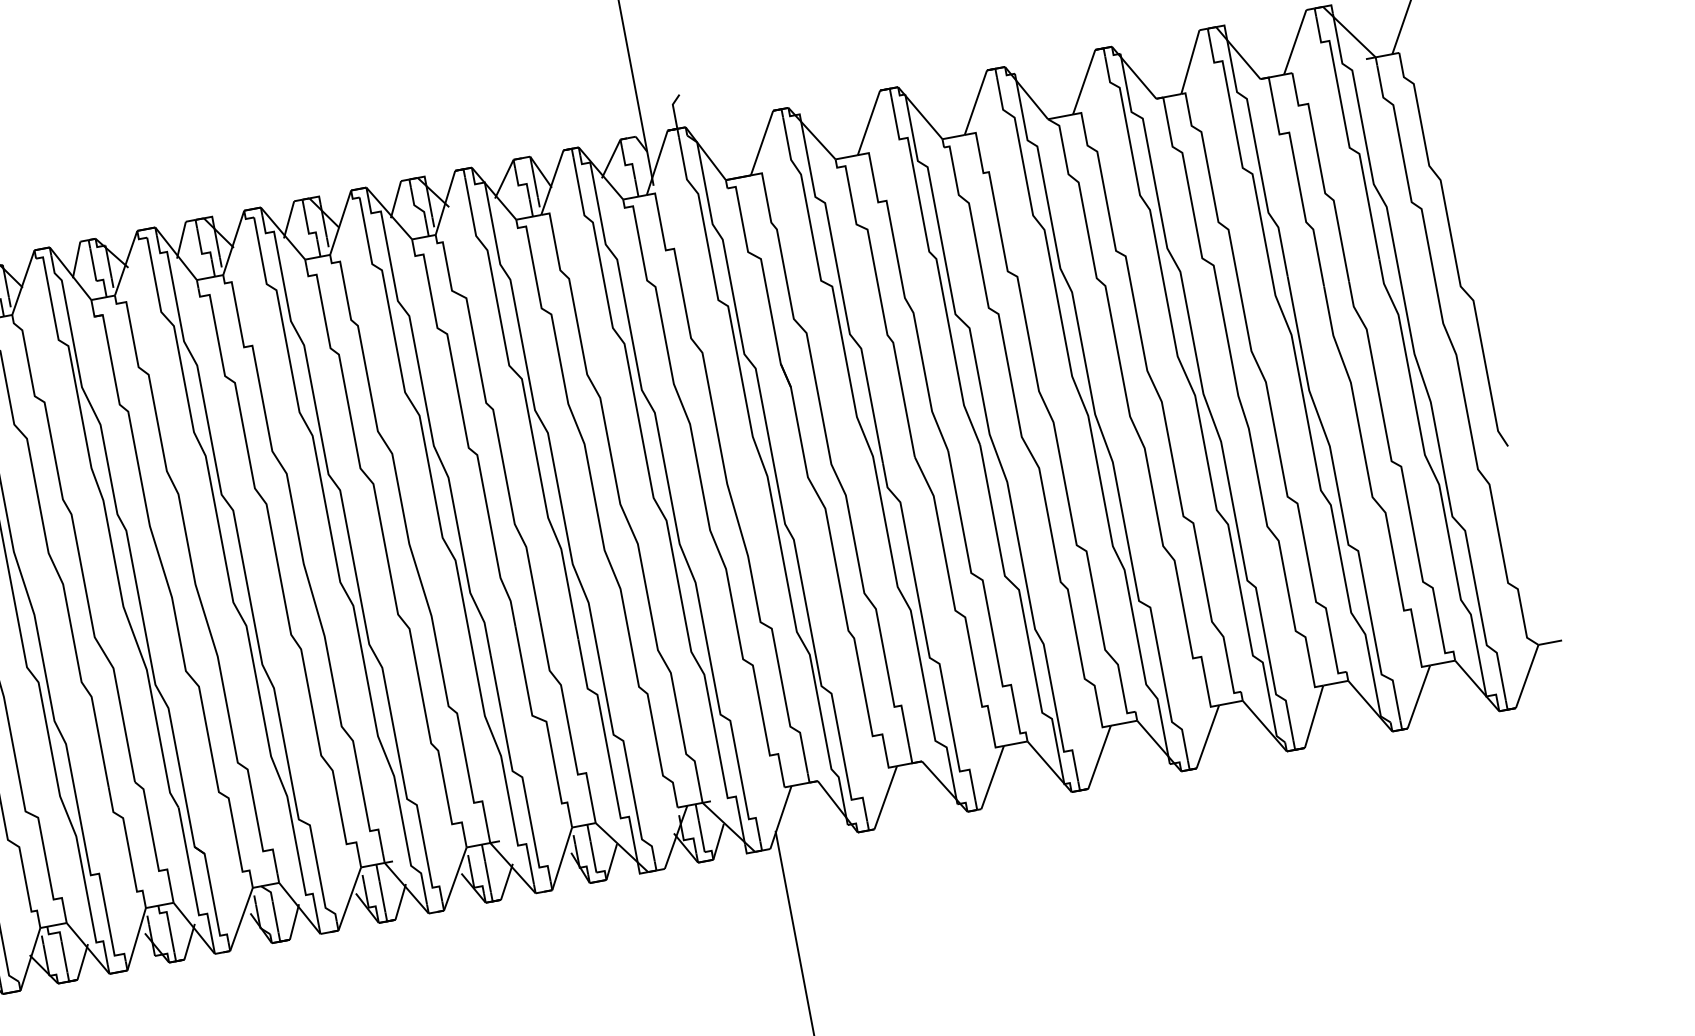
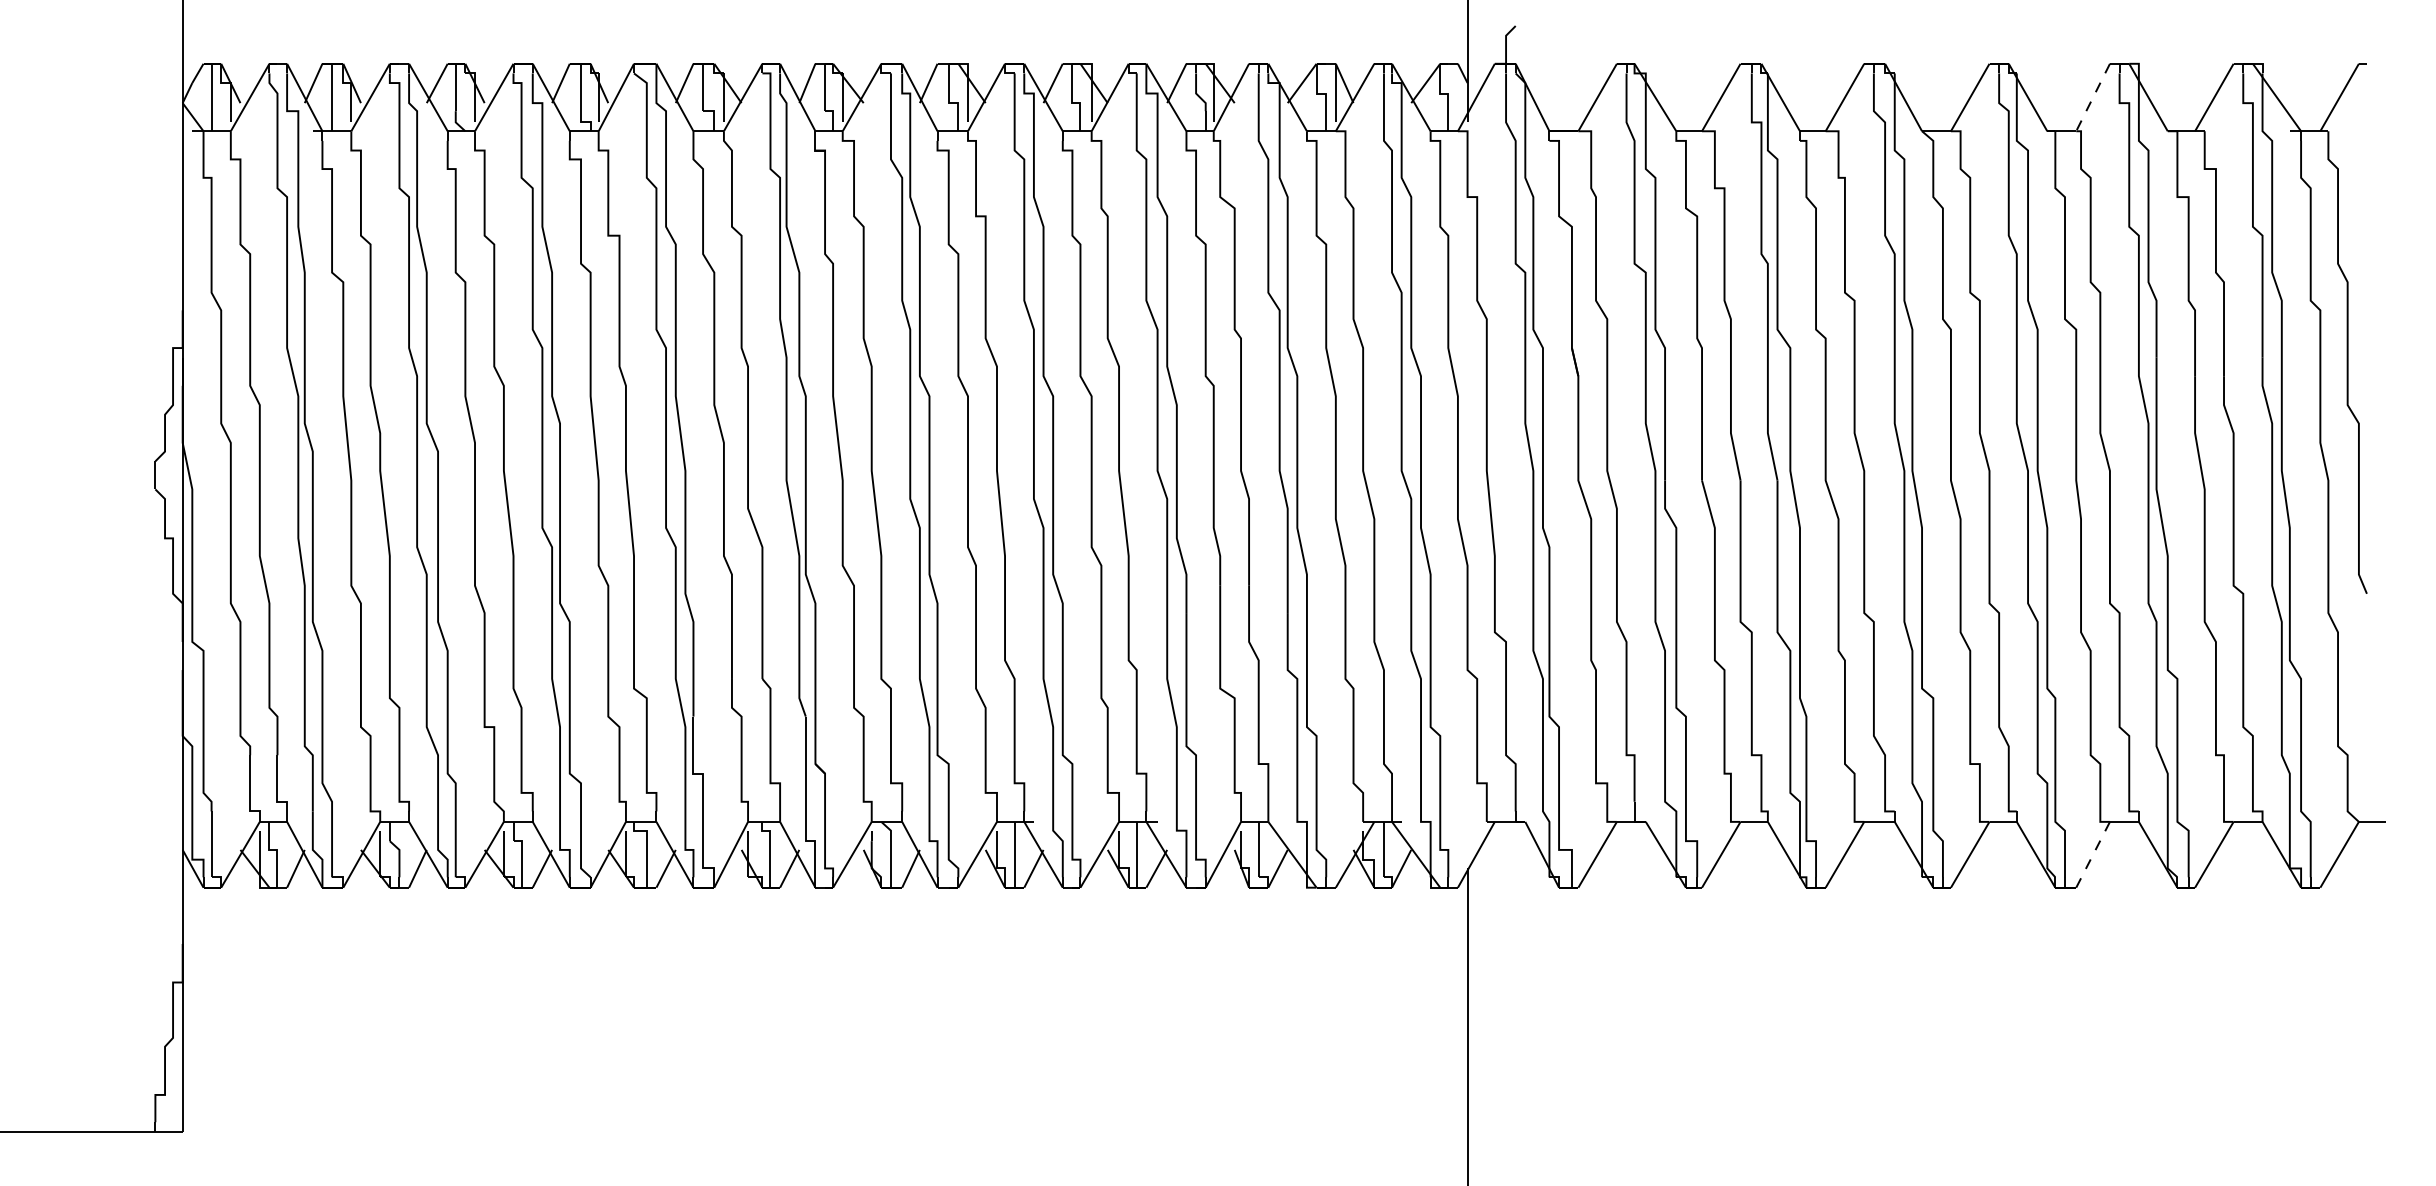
line: (1190, 62) -> (2093, 97), solid -> dashed
line: (1314, 716) -> (2093, 854), solid -> dashed

